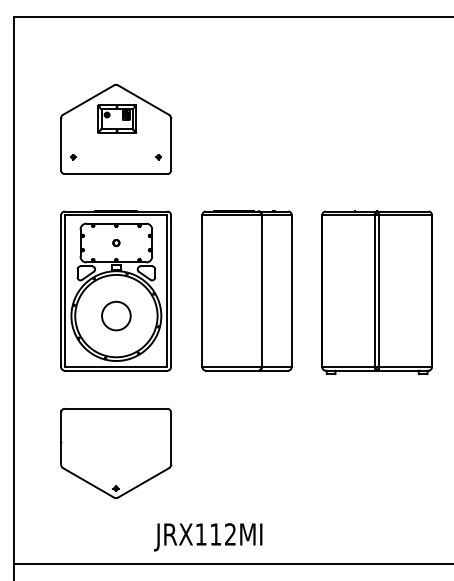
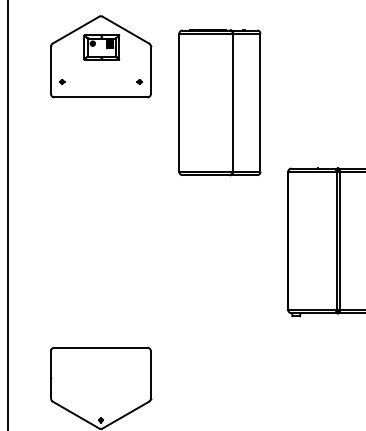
part: (116, 129) -> (101, 56), moved
part: (115, 290) -> (100, 240), removed
part: (246, 290) -> (219, 102), moved

